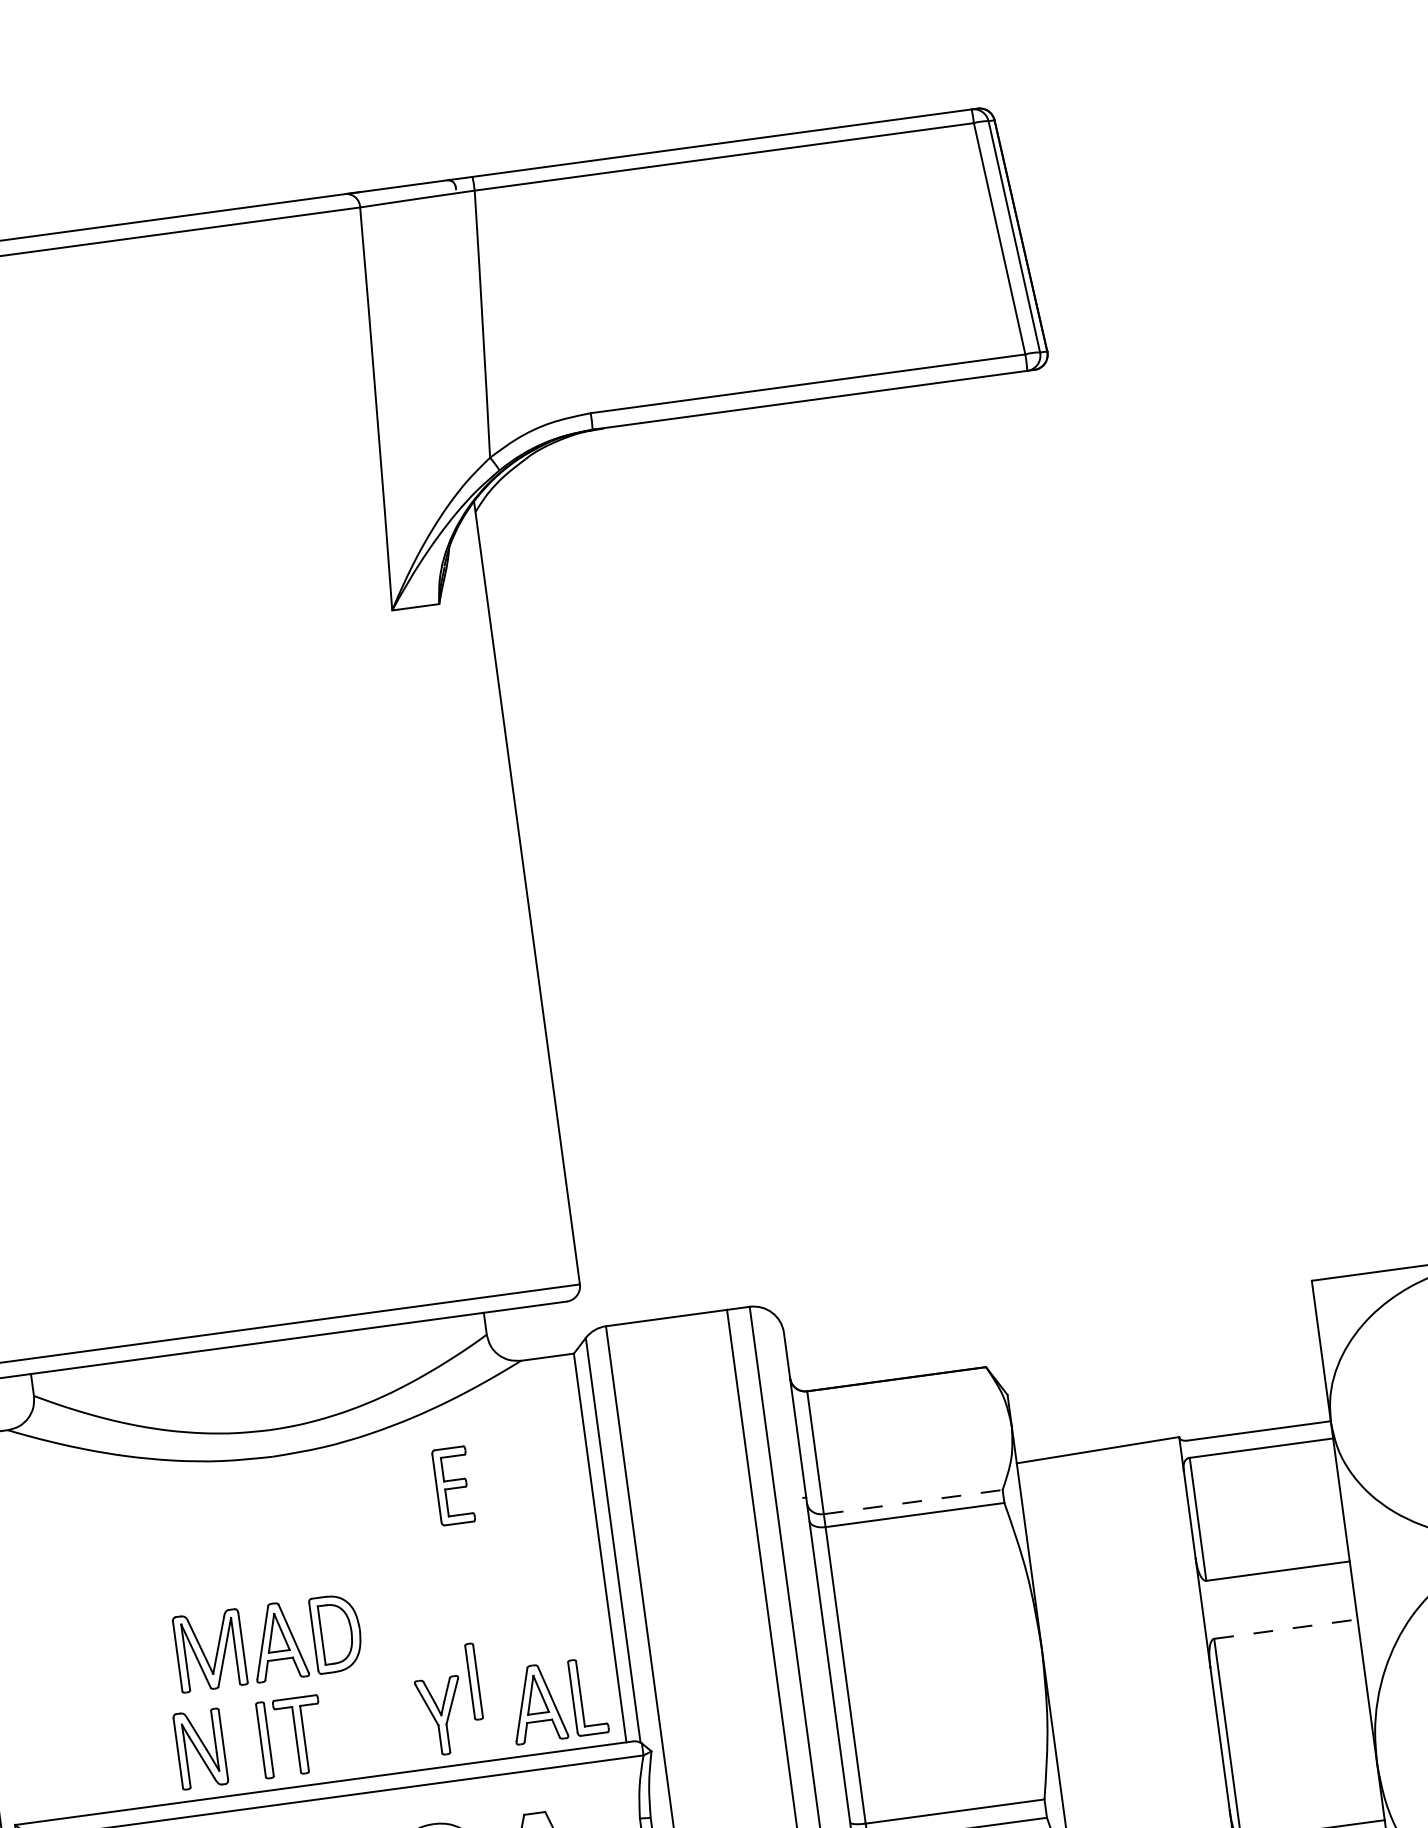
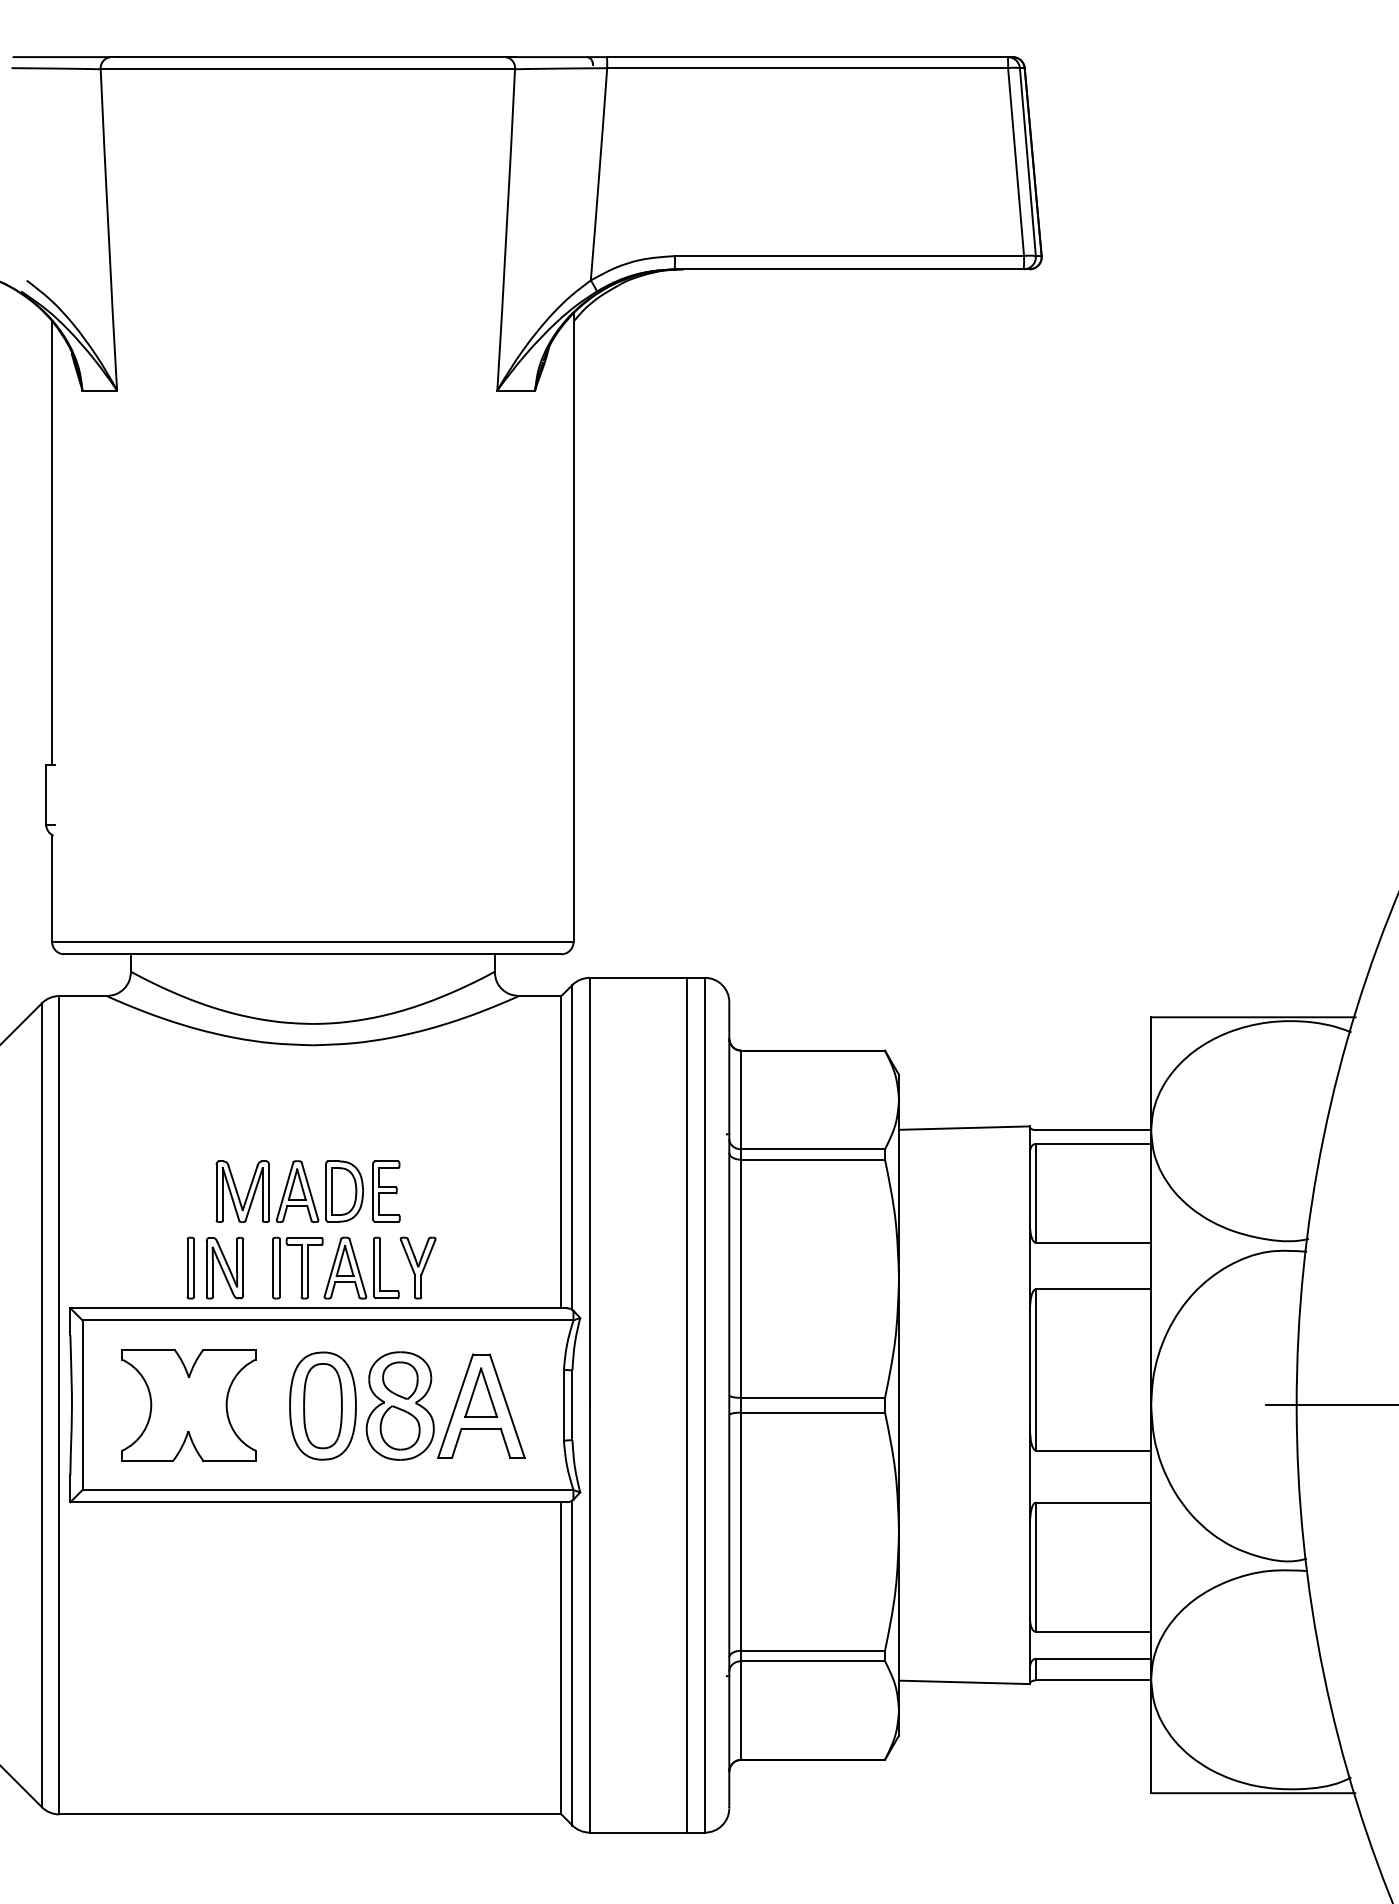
part: (453, 1485) -> (386, 1191), moved
line: (913, 1502) -> (813, 1149), dashed -> solid
line: (1285, 1629) -> (1093, 1289), dashed -> solid
part: (473, 1680) -> (190, 1267), moved
part: (557, 1699) -> (361, 1267), moved

